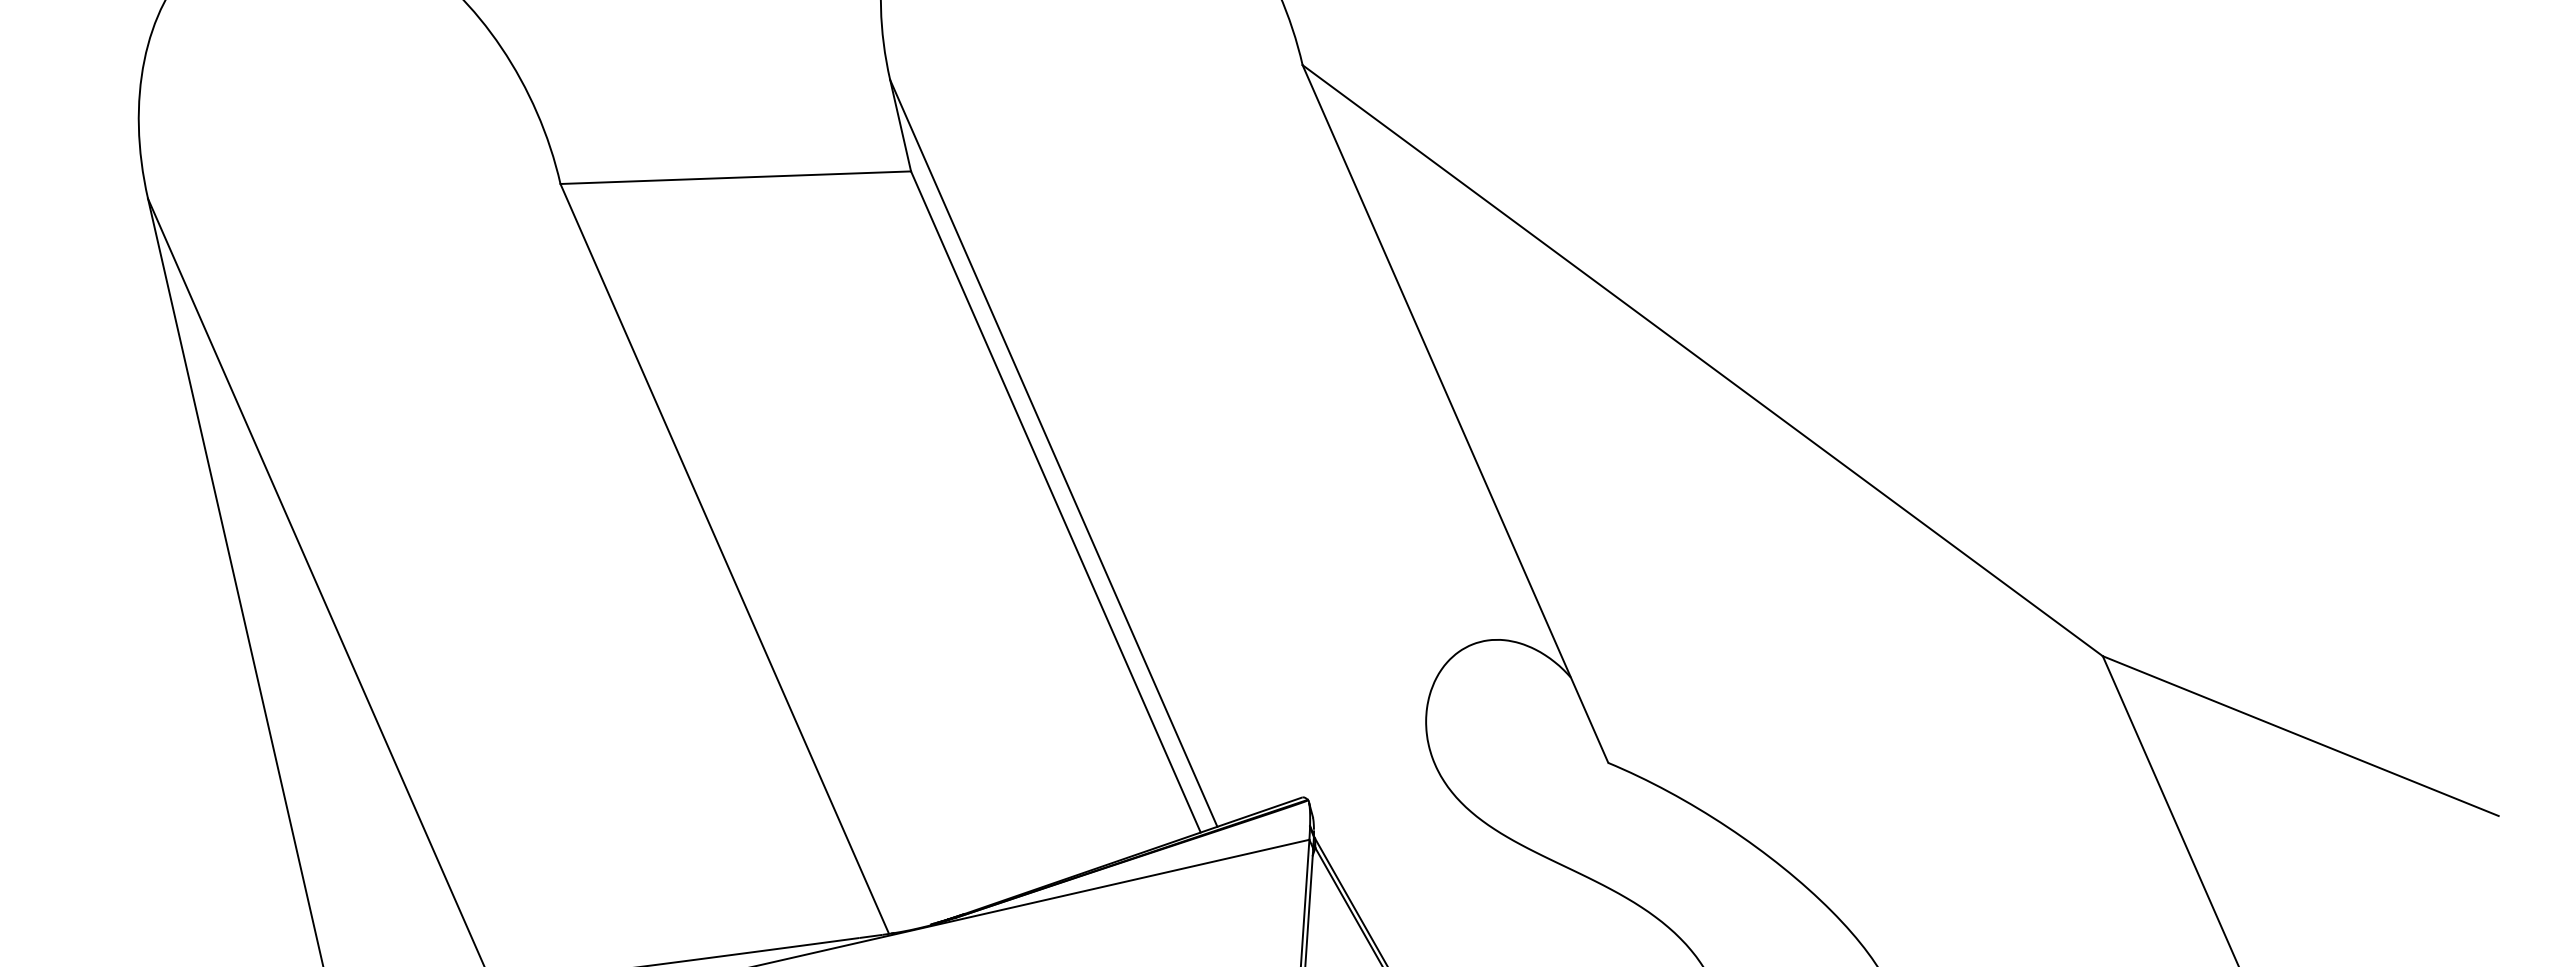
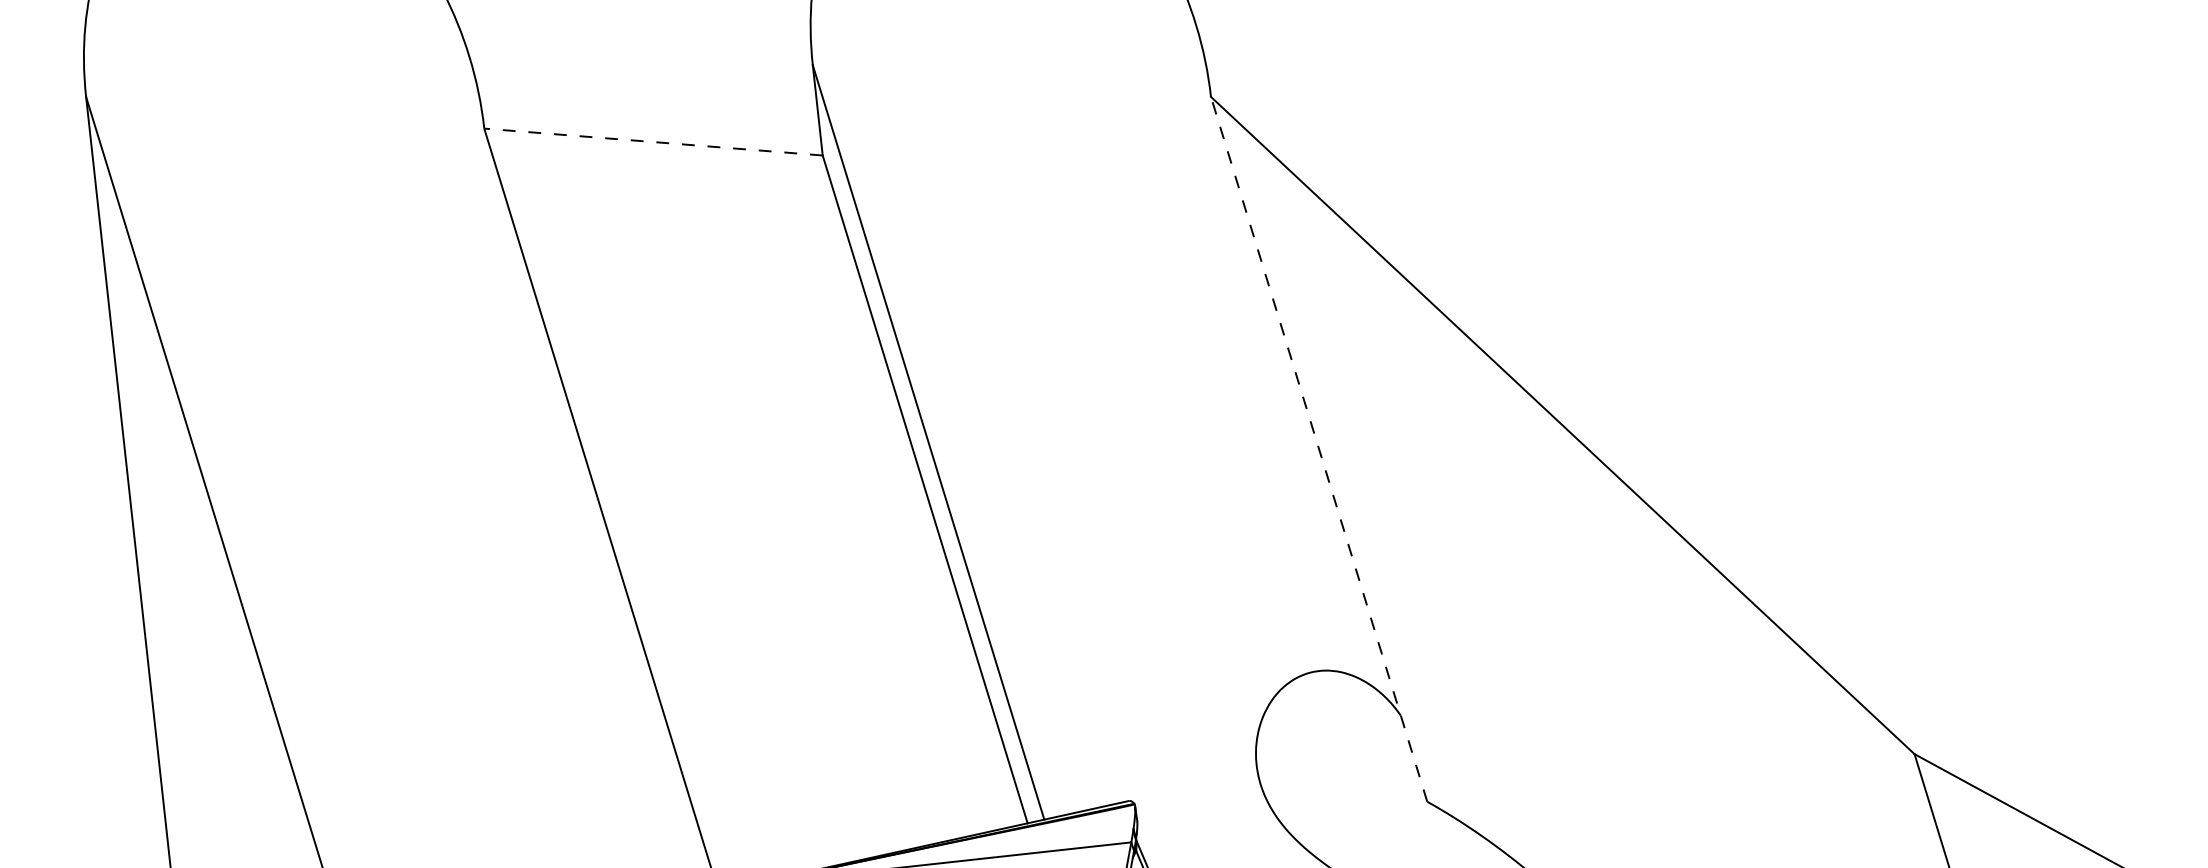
line: (735, 177) -> (653, 141), solid -> dashed
line: (1455, 414) -> (1319, 449), solid -> dashed

